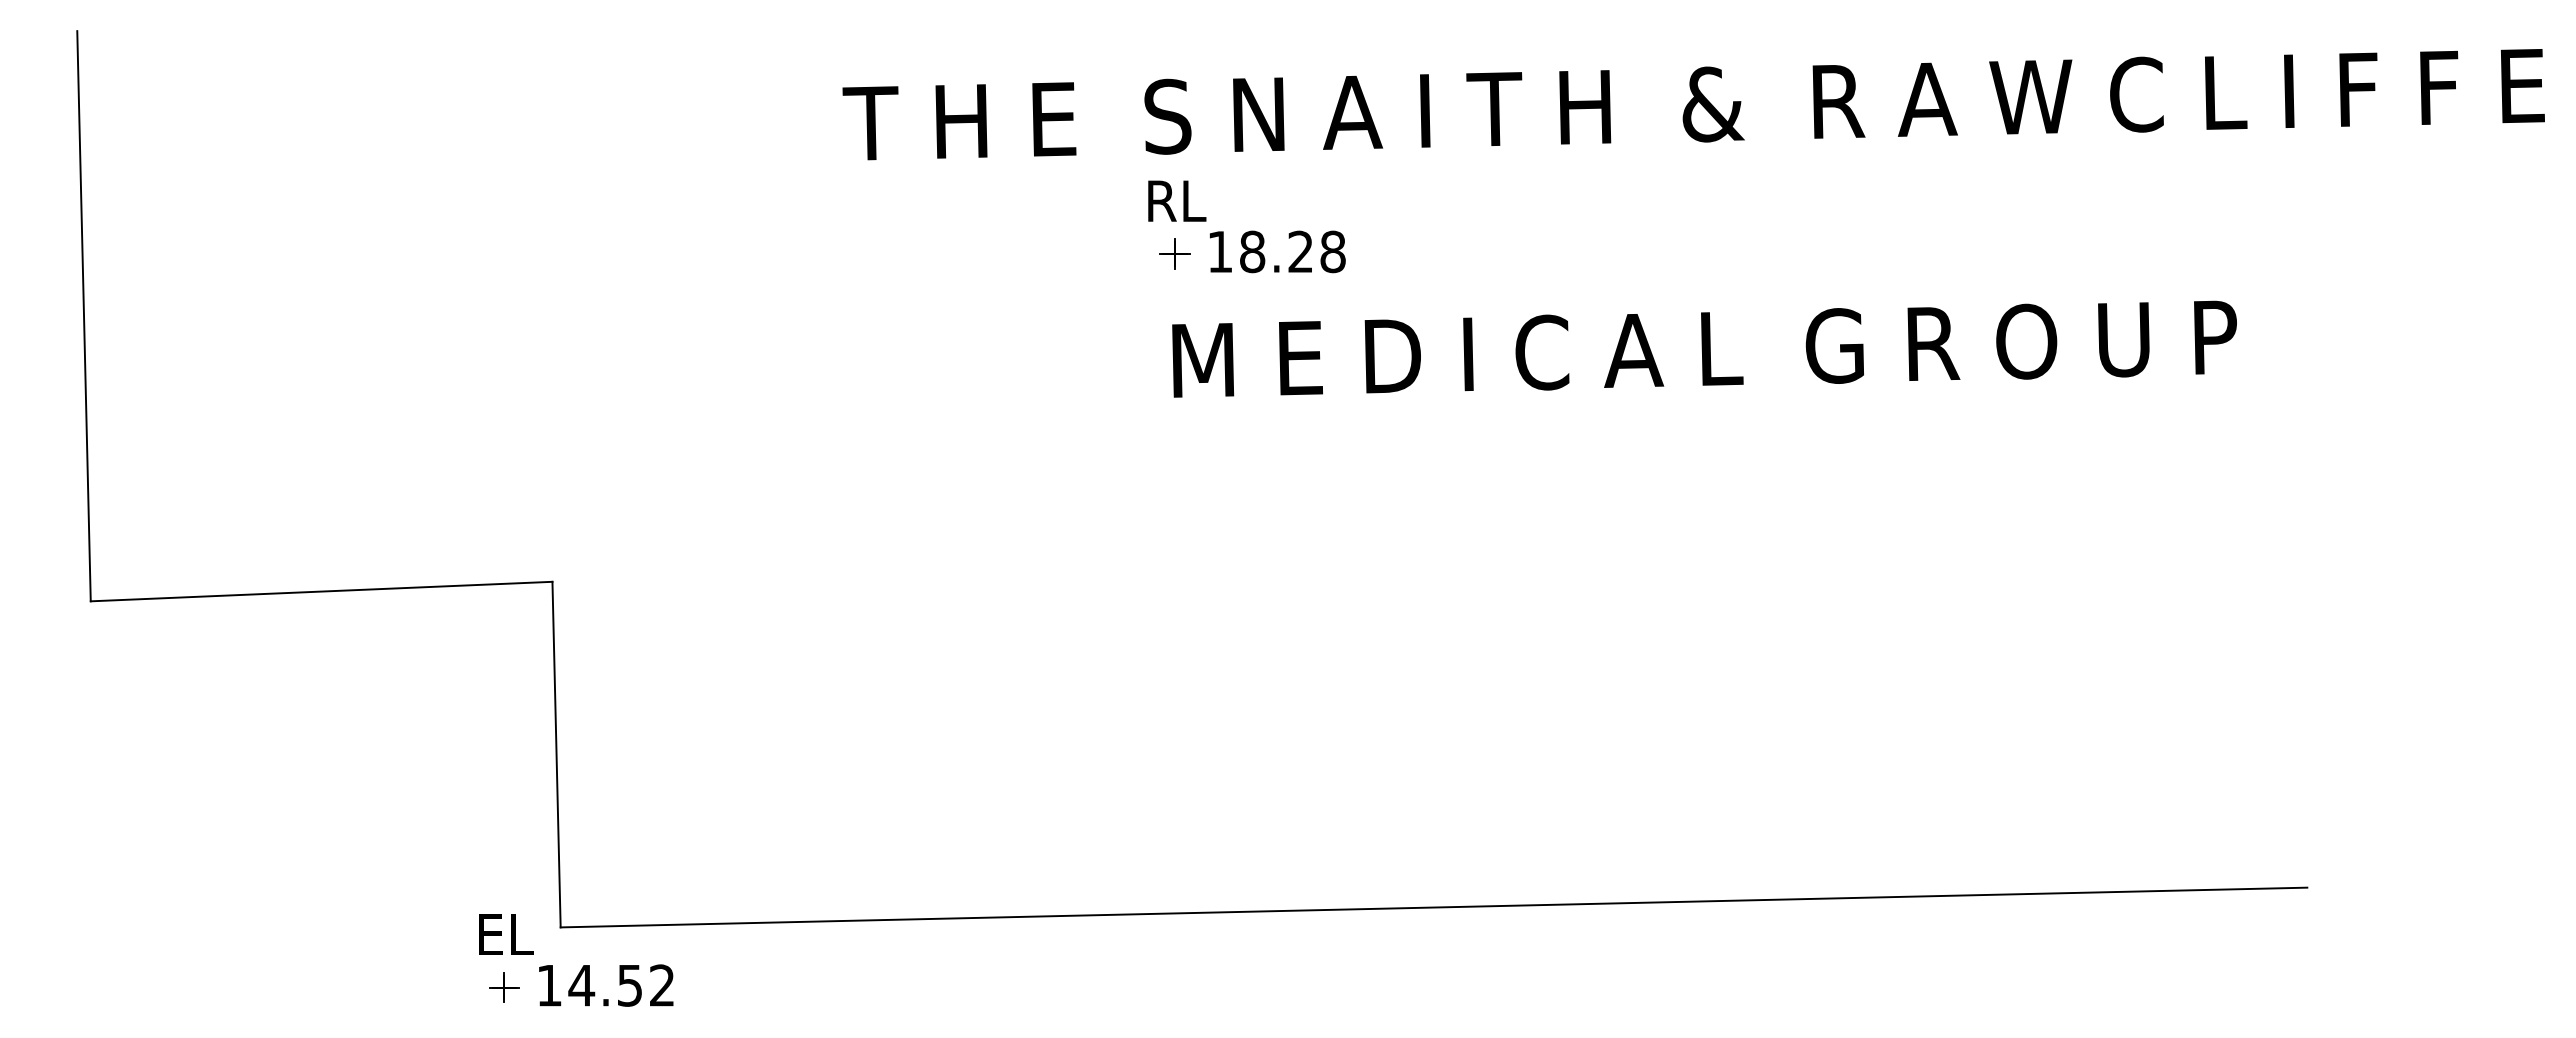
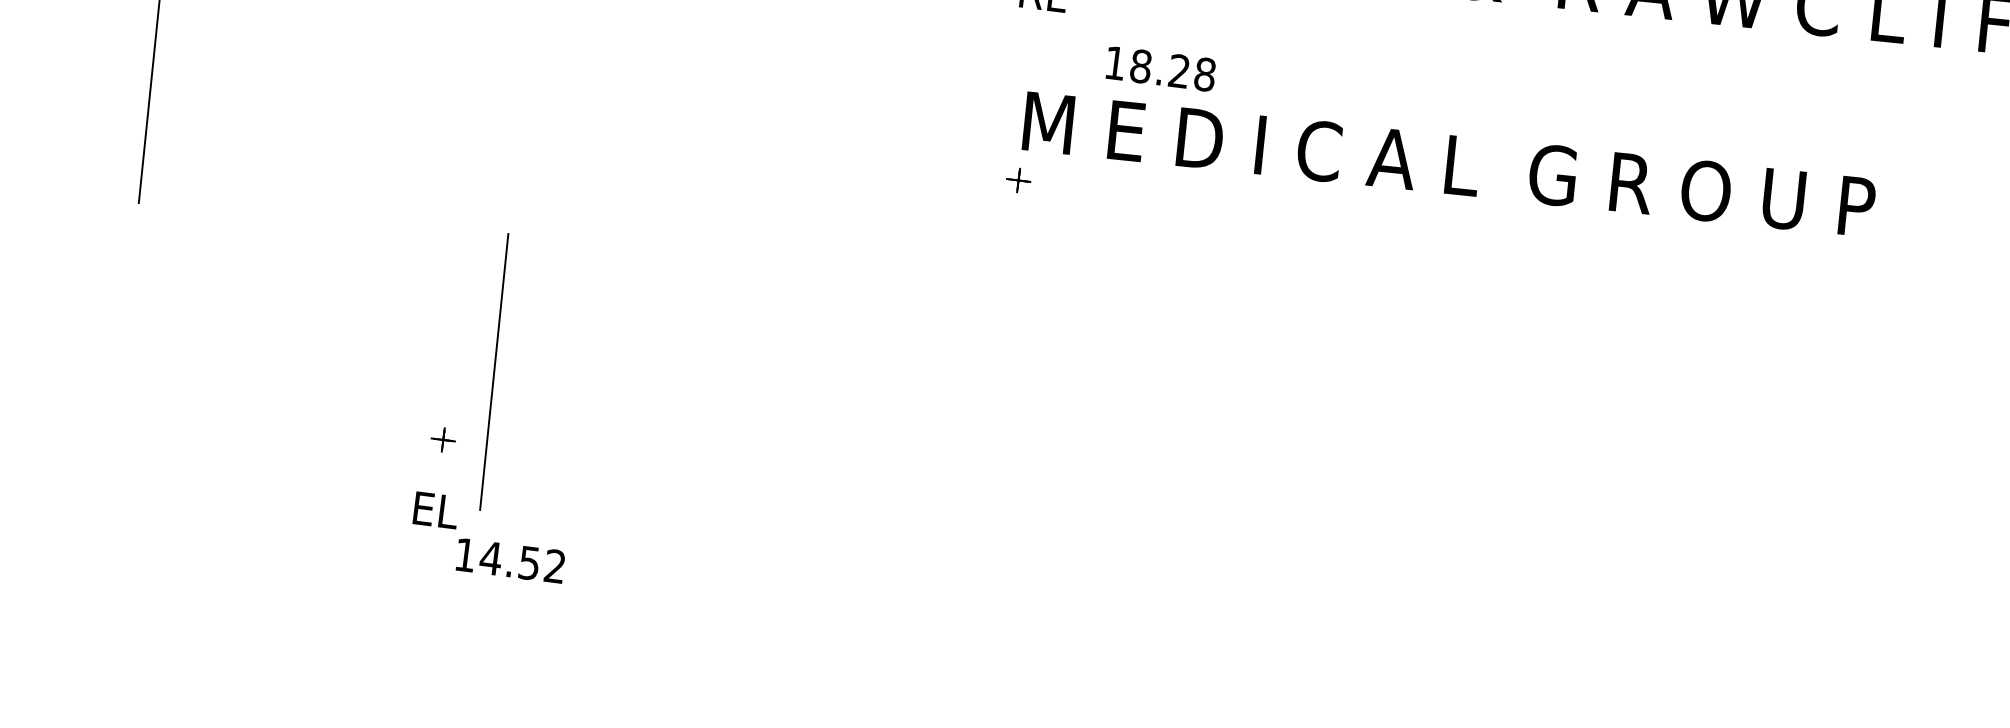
text: (1277, 251) -> (1160, 68), moved
part: (1174, 253) -> (1018, 180), moved
line: (321, 591) -> (323, 218), removed
line: (1433, 907) -> (1176, 581), removed
part: (504, 987) -> (443, 439), moved

